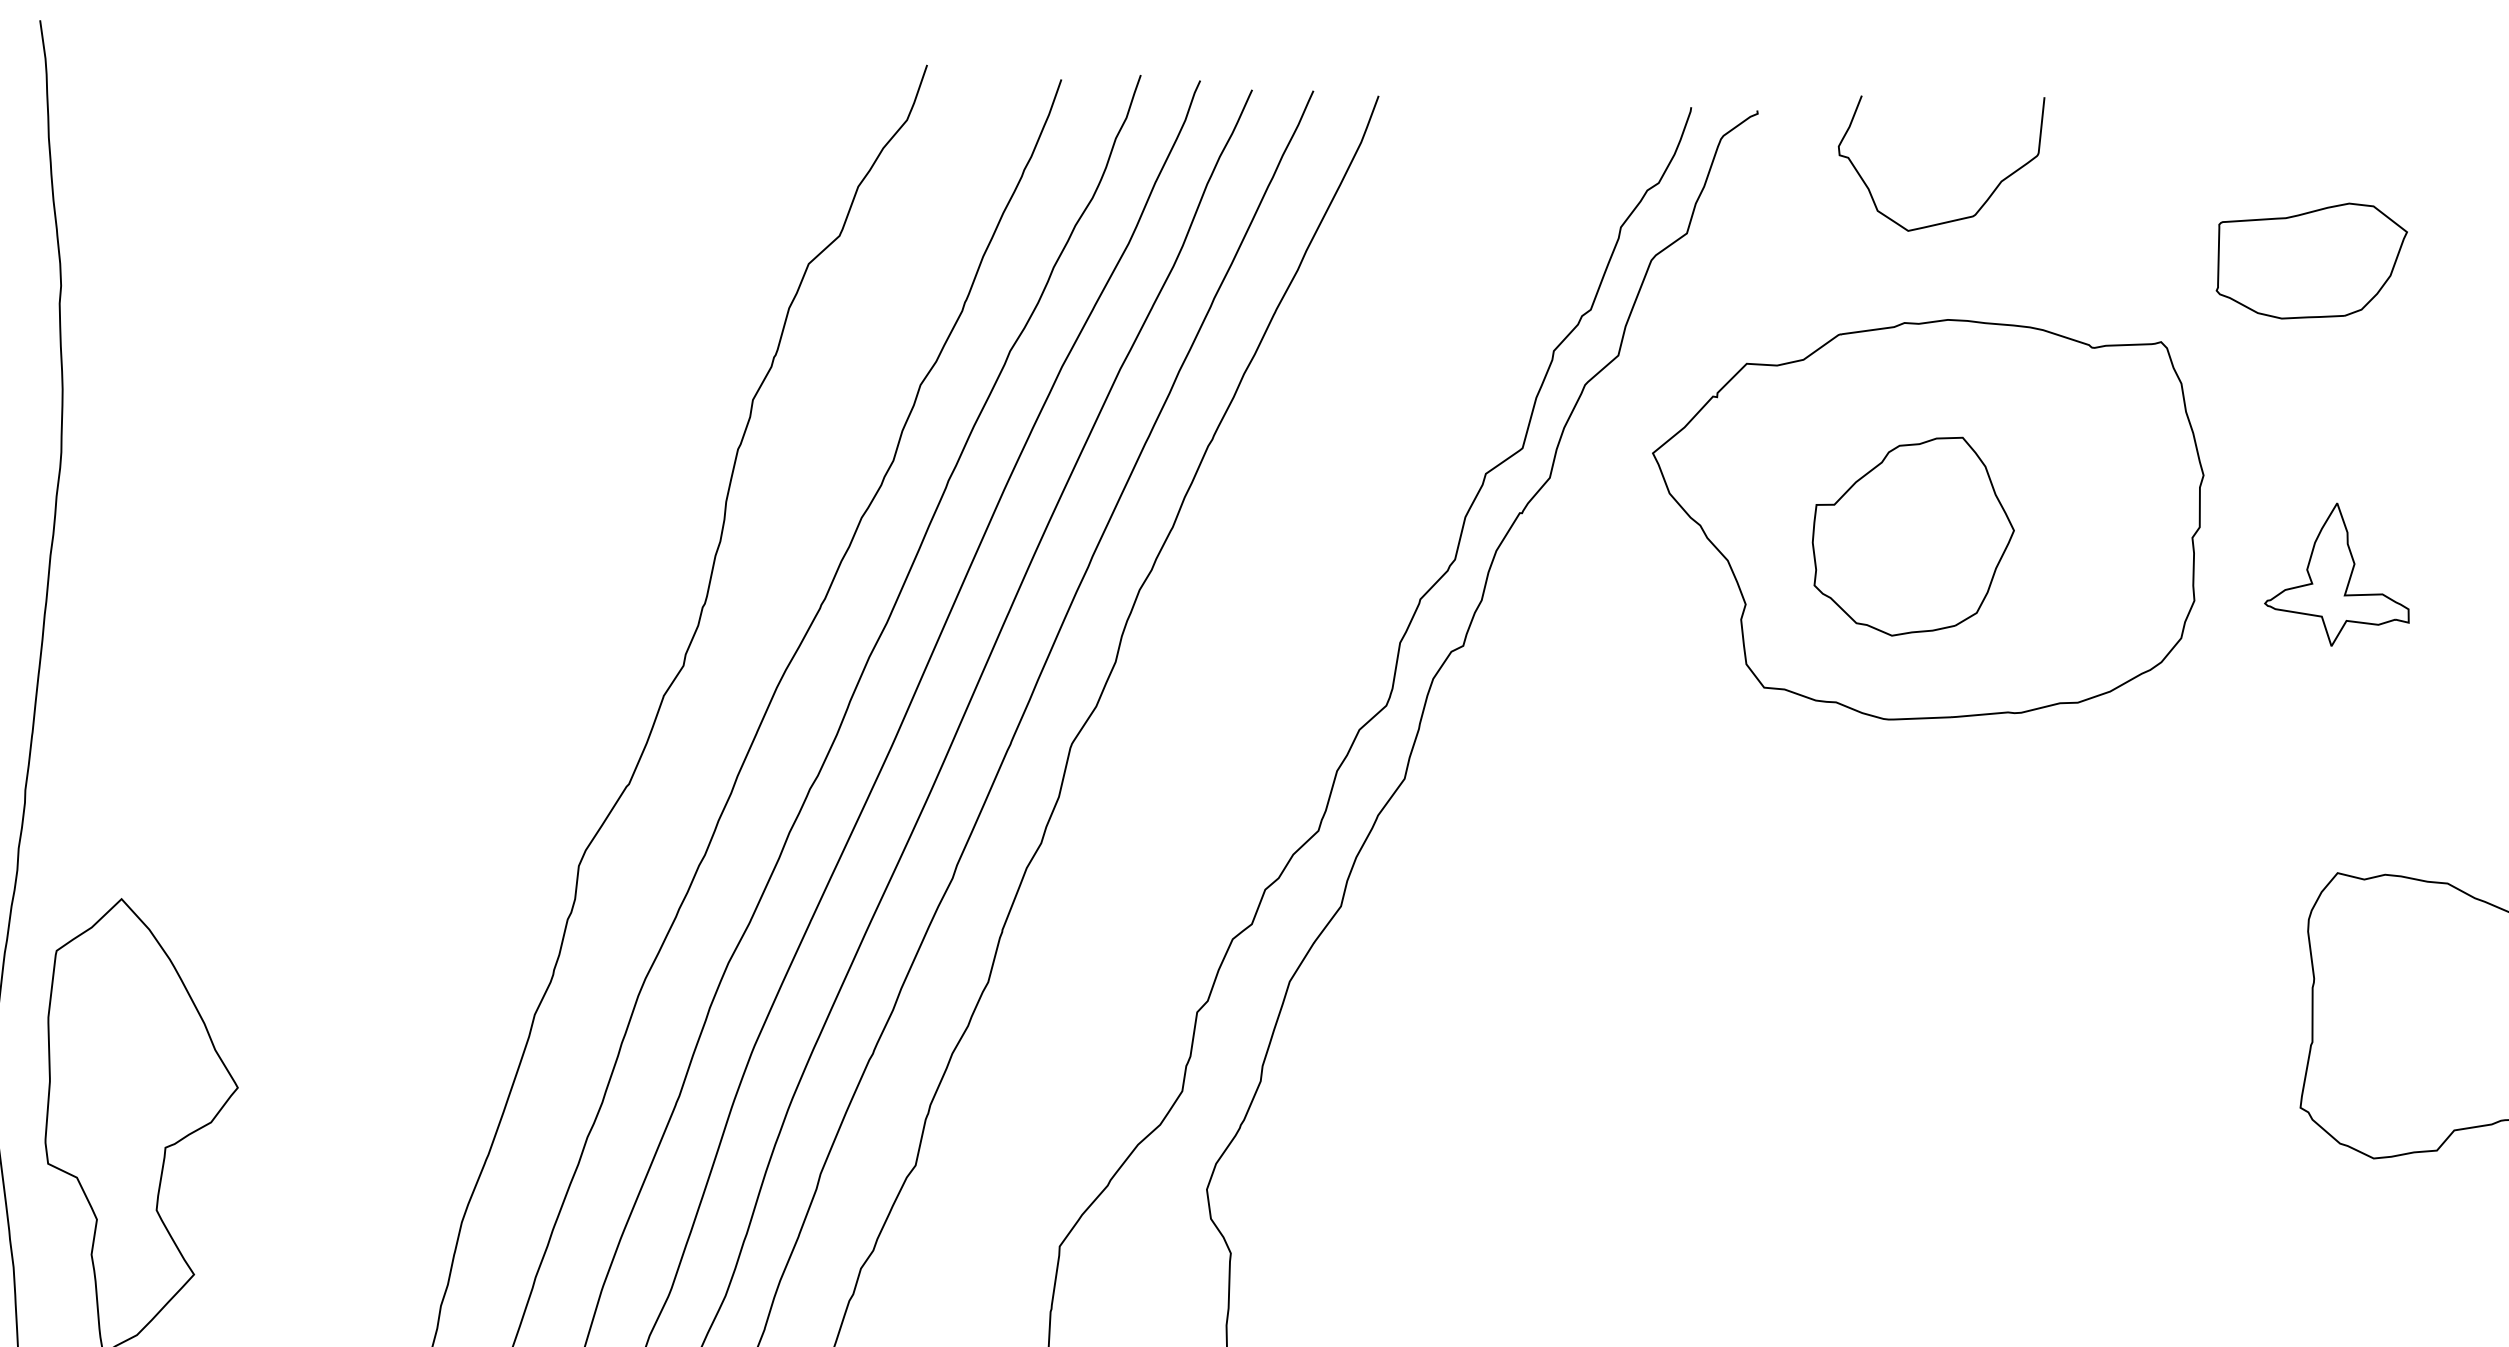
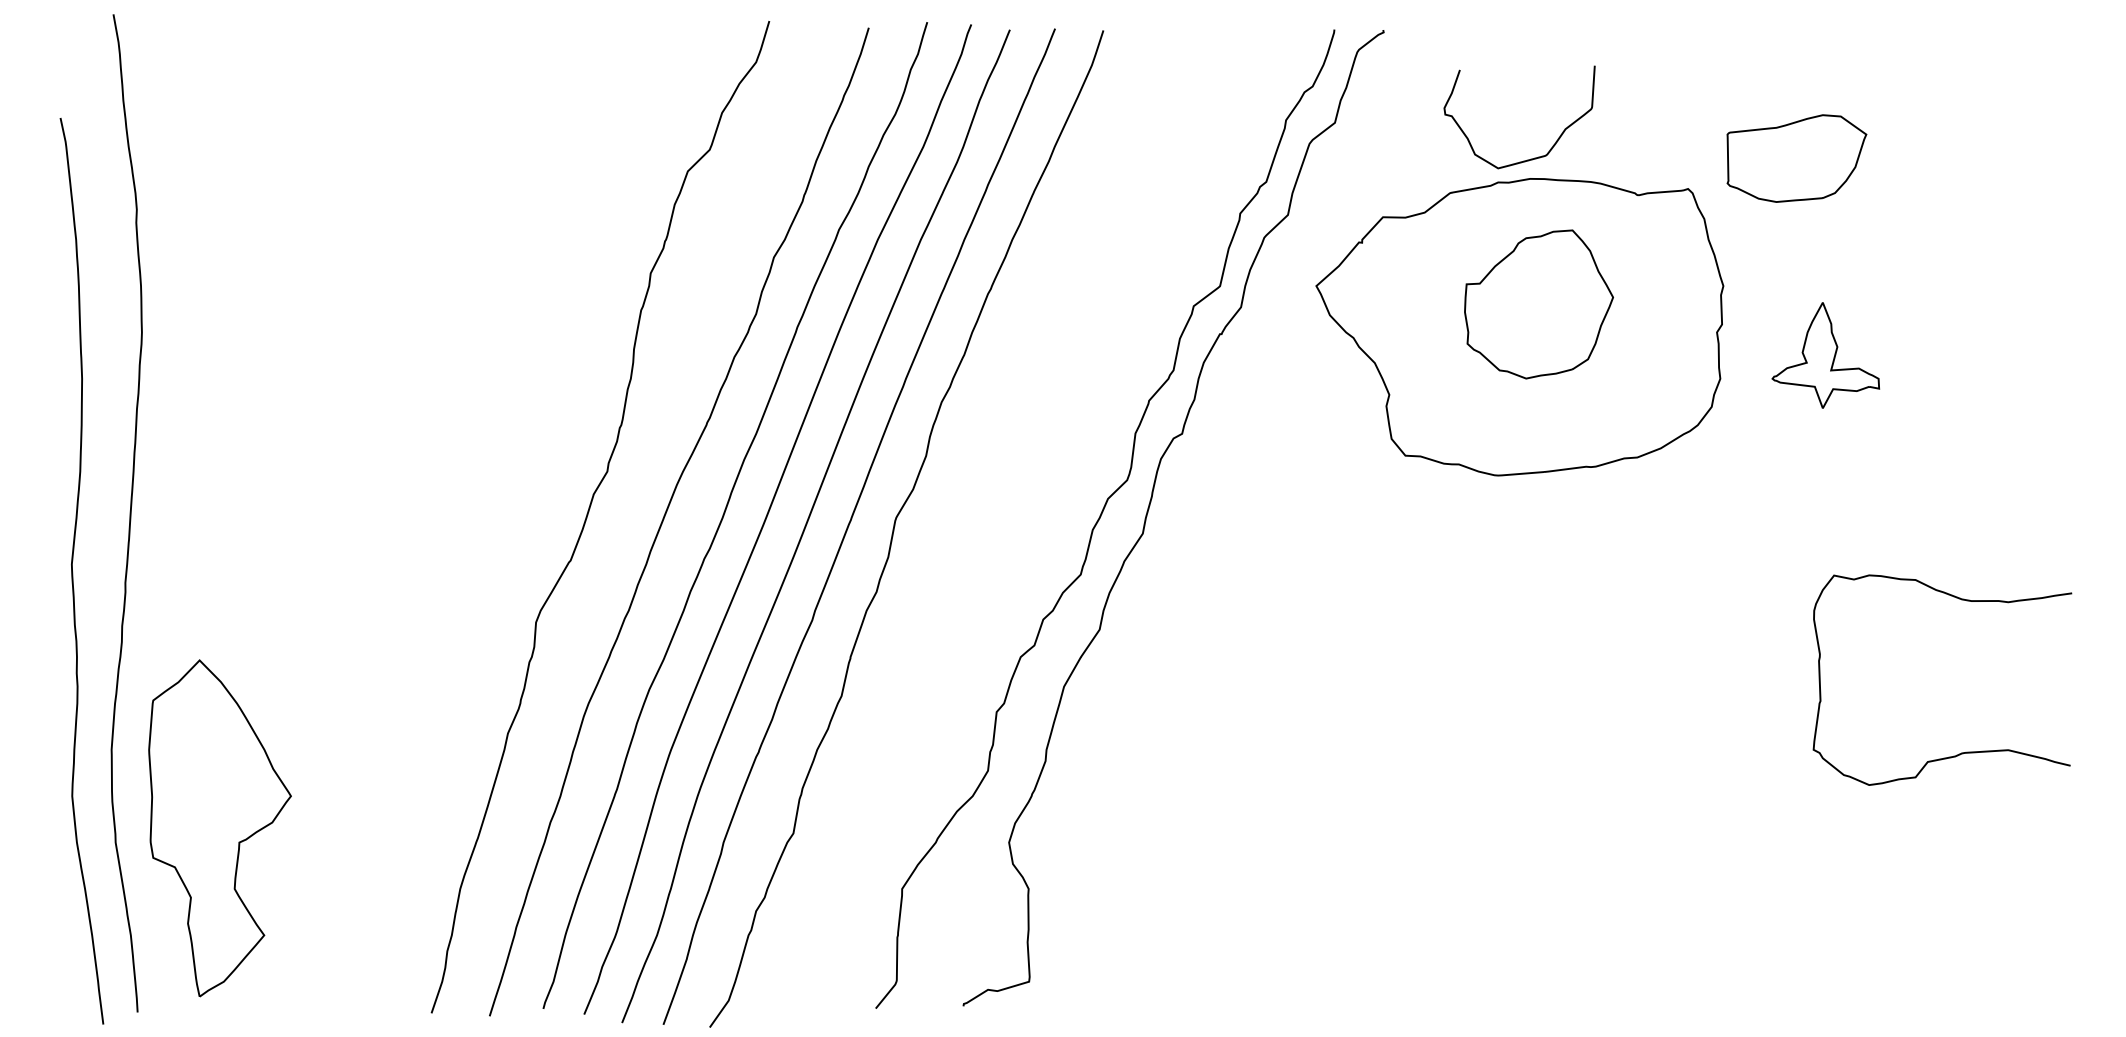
curve: (1952, 219) -> (1530, 158), moved
part: (2311, 260) -> (1796, 158), moved
part: (1912, 536) -> (1538, 304), moved

